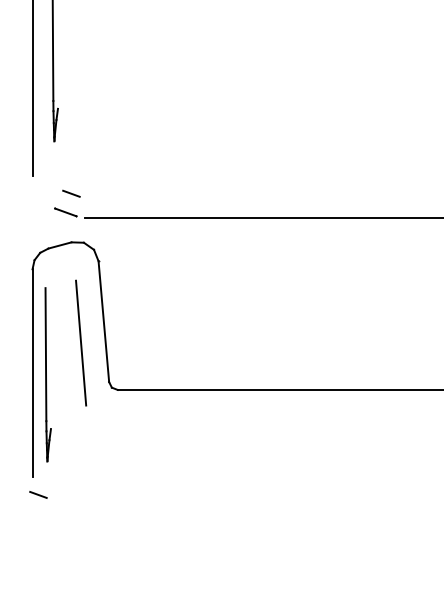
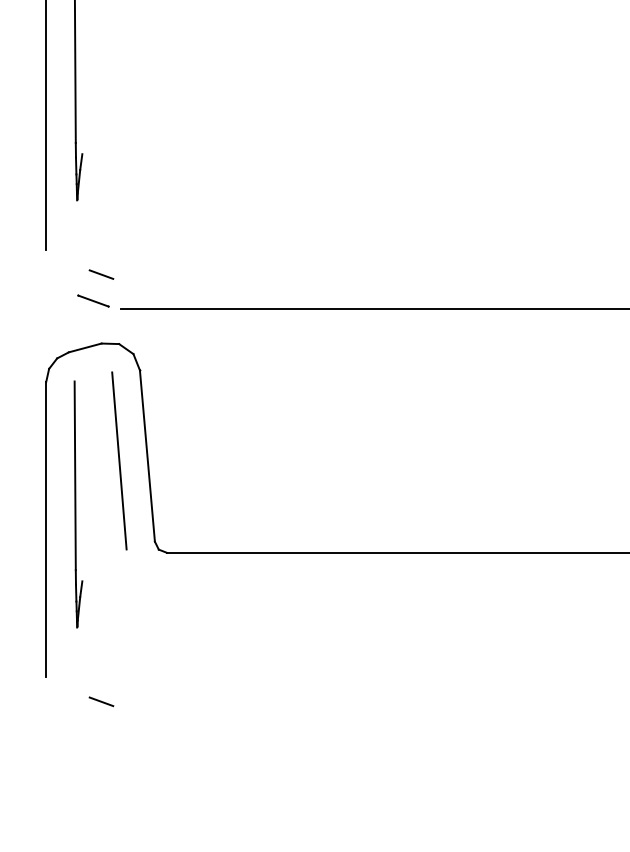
line: (81, 342) -> (119, 460), moved
part: (47, 374) -> (77, 504), moved
line: (38, 494) -> (101, 701), moved

